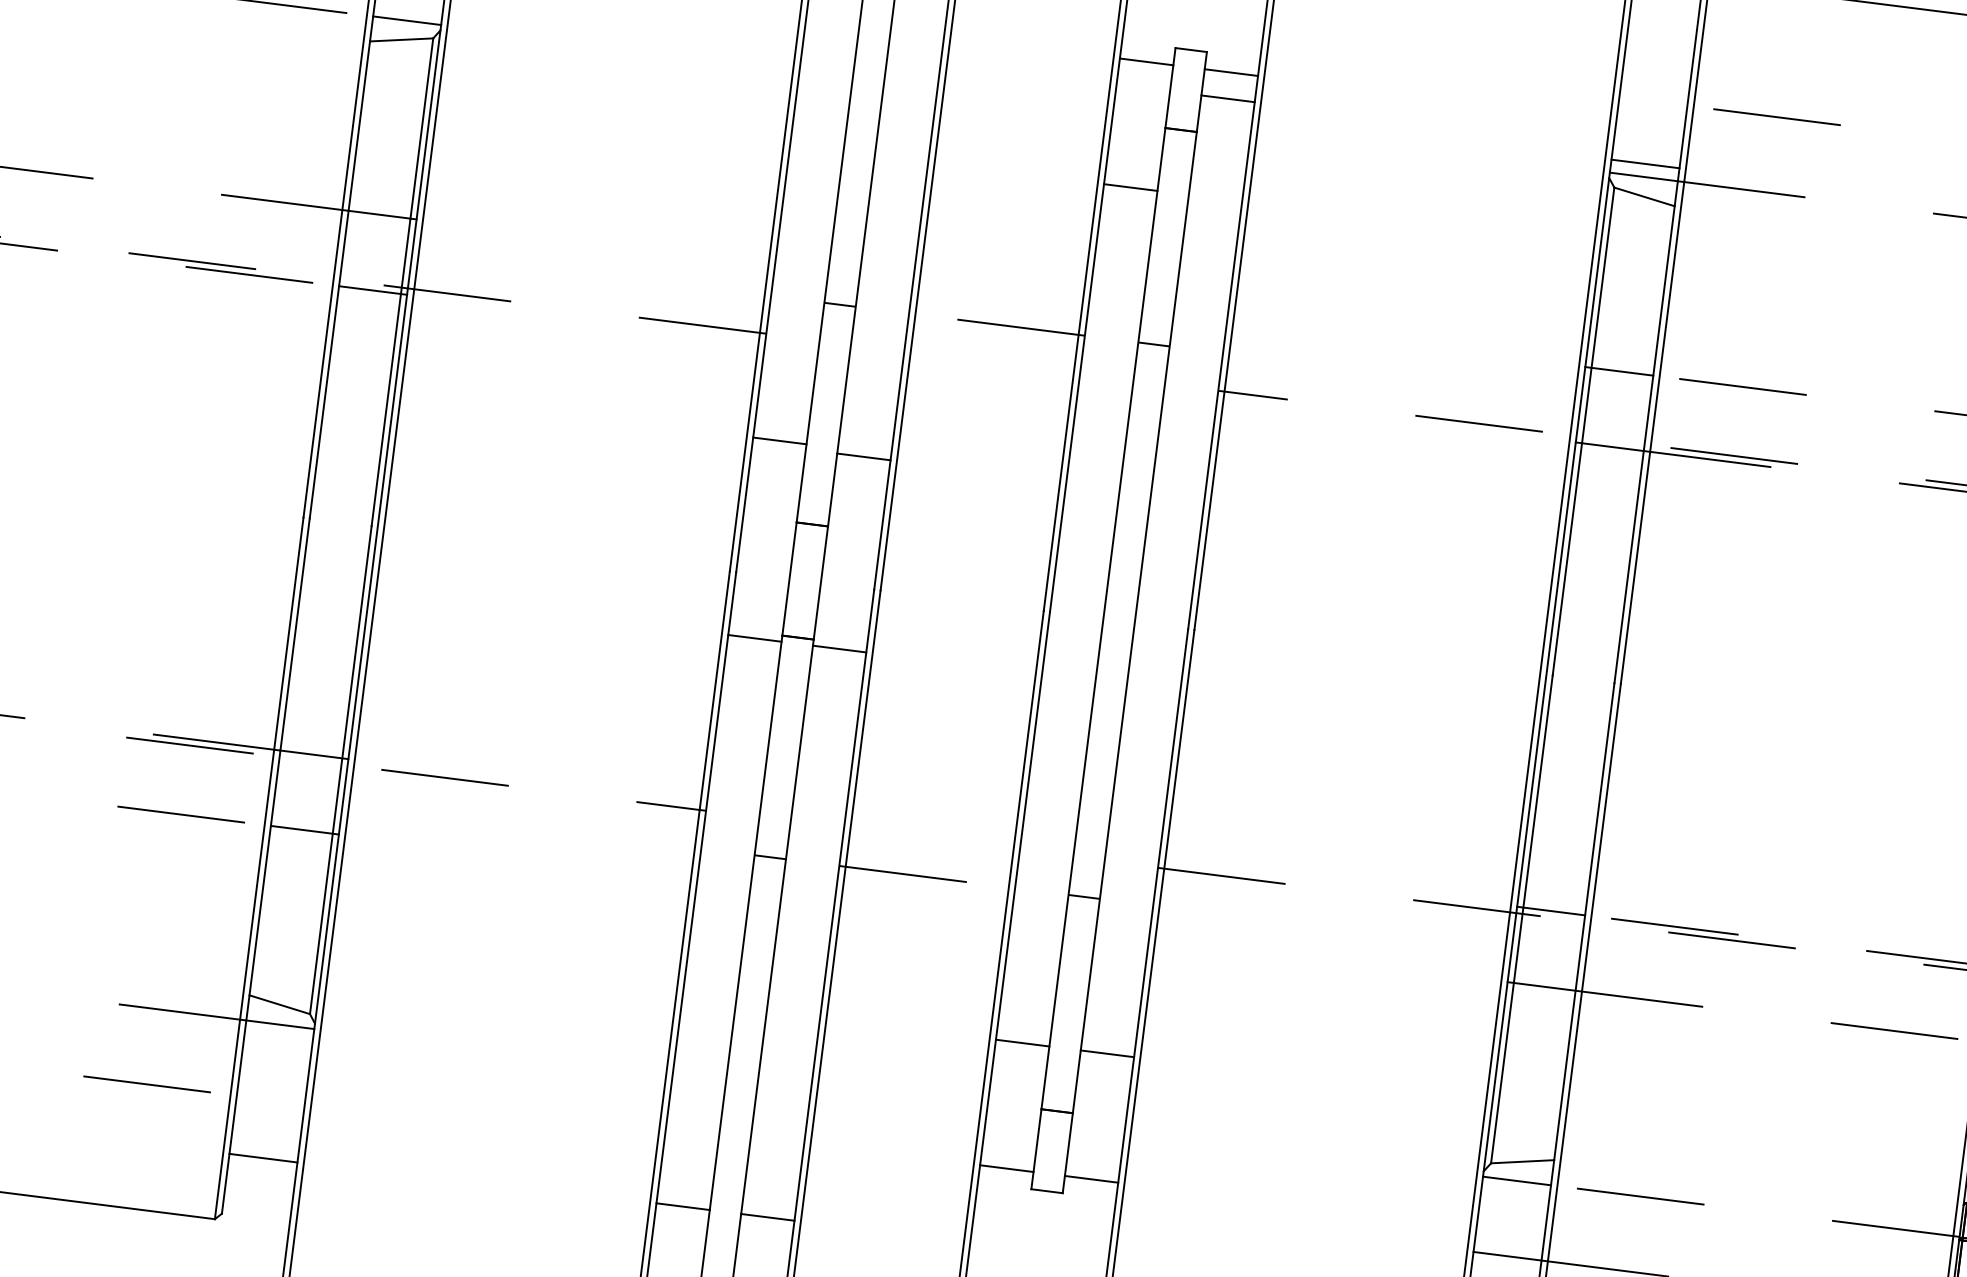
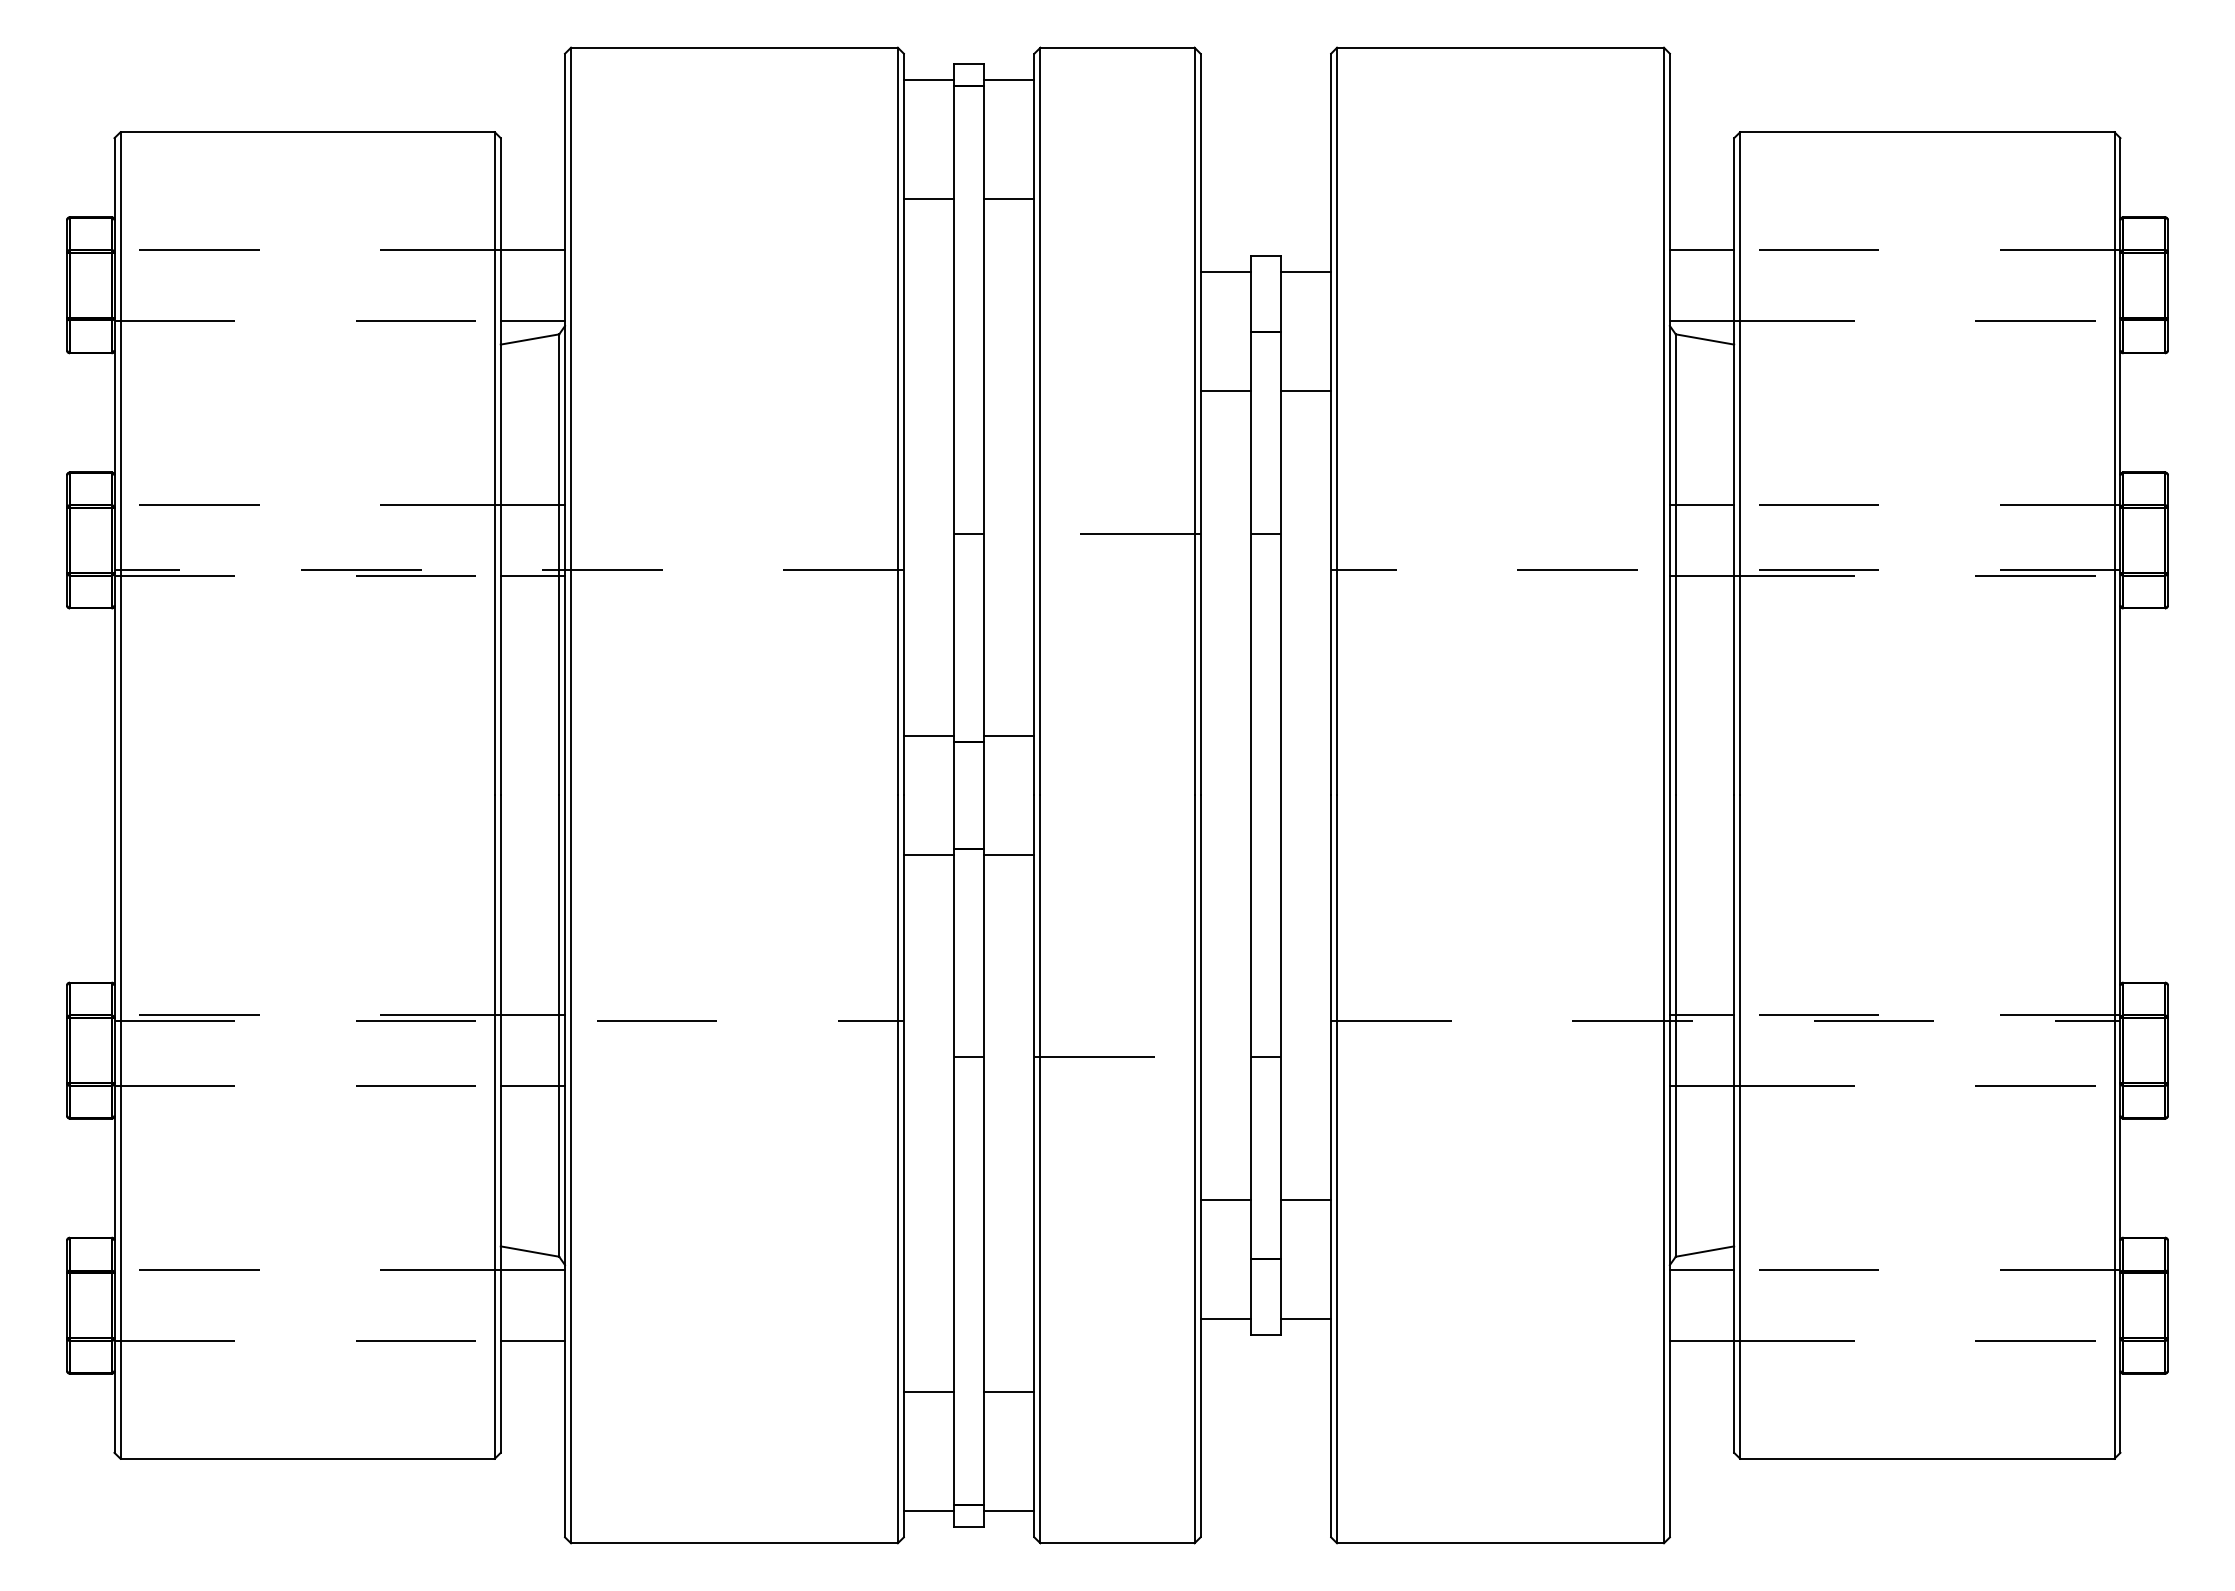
line: (1227, 99) -> (1305, 391), moved
line: (1644, 163) -> (1701, 249), moved
line: (779, 441) -> (928, 736), moved
line: (863, 457) -> (1008, 736), moved
line: (263, 1158) -> (532, 1341), moved

